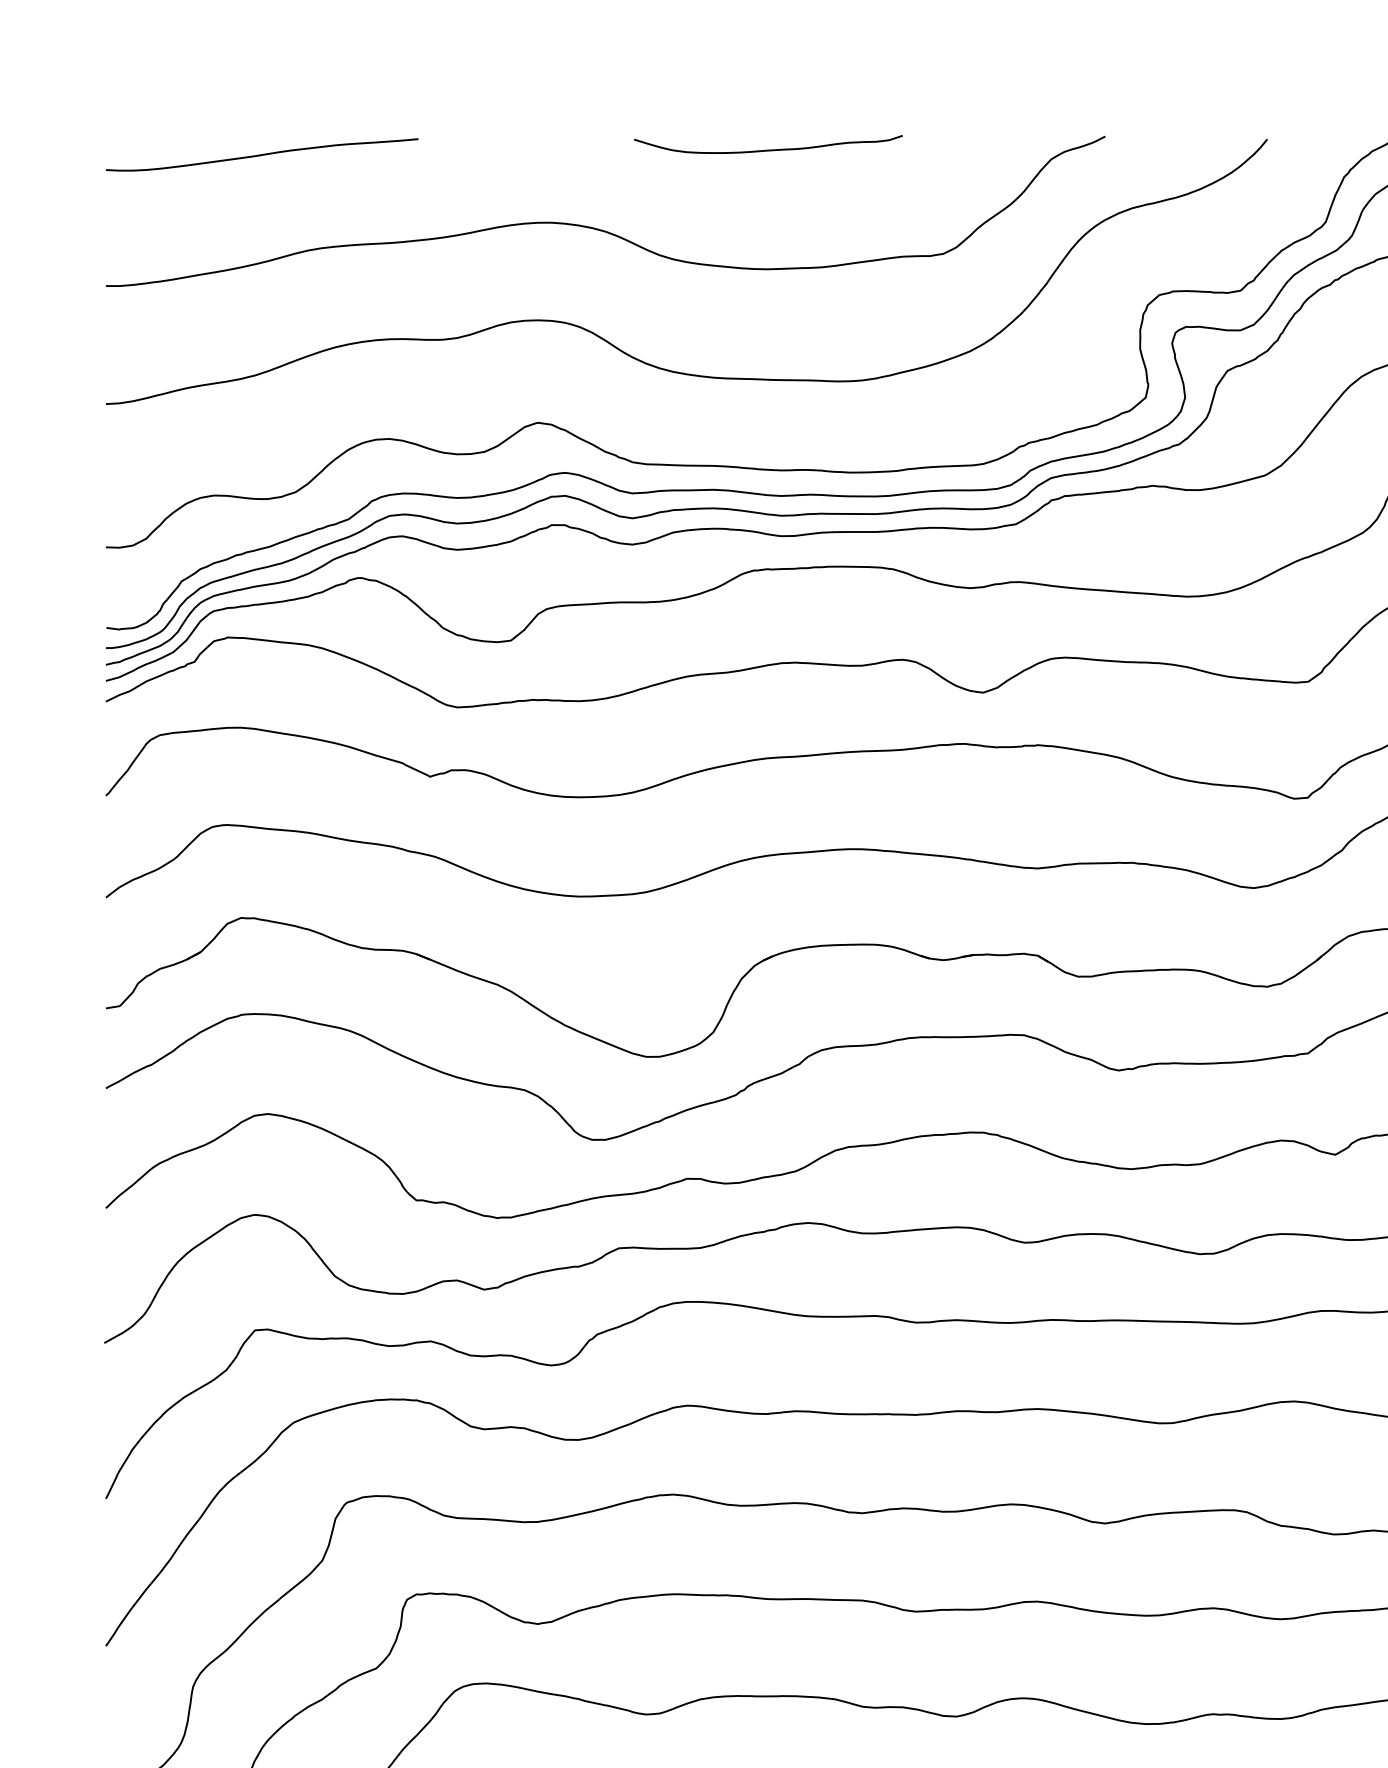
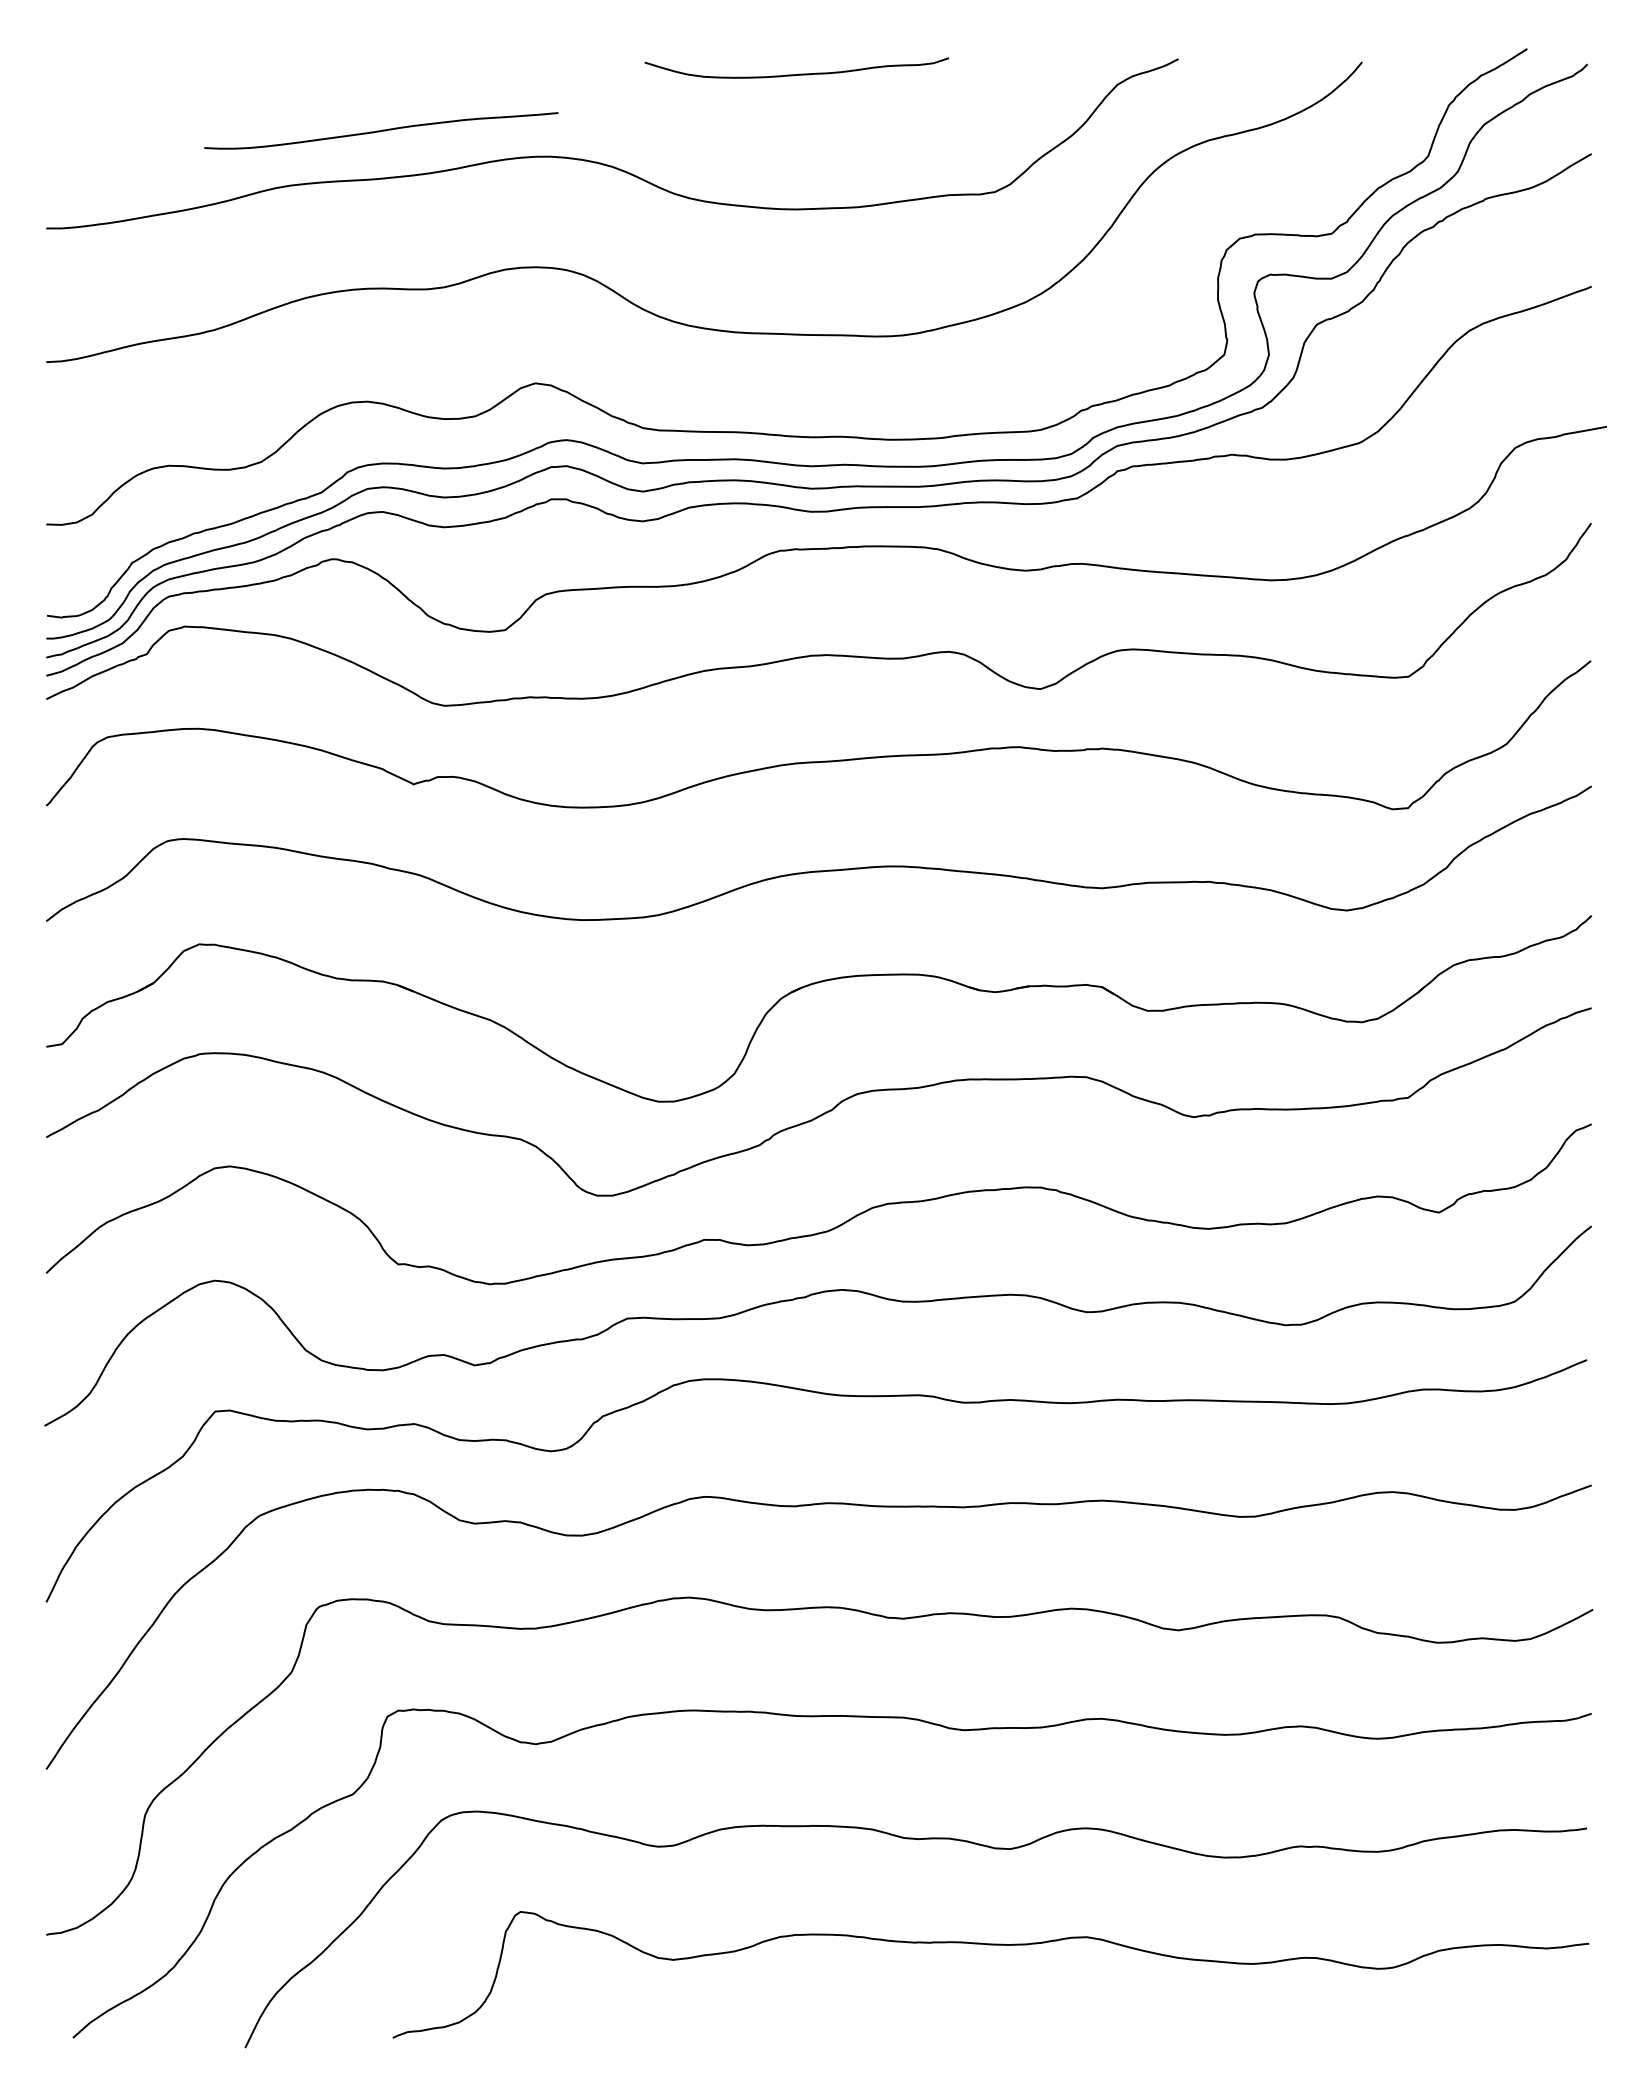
curve: (262, 154) -> (381, 130), moved

